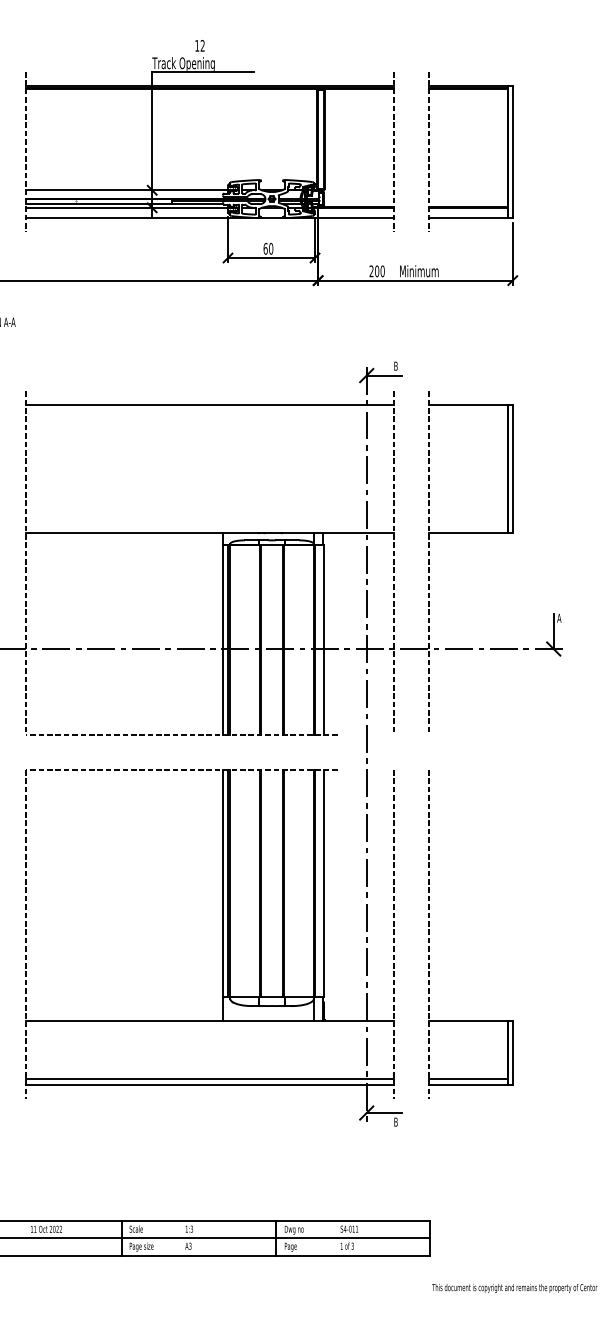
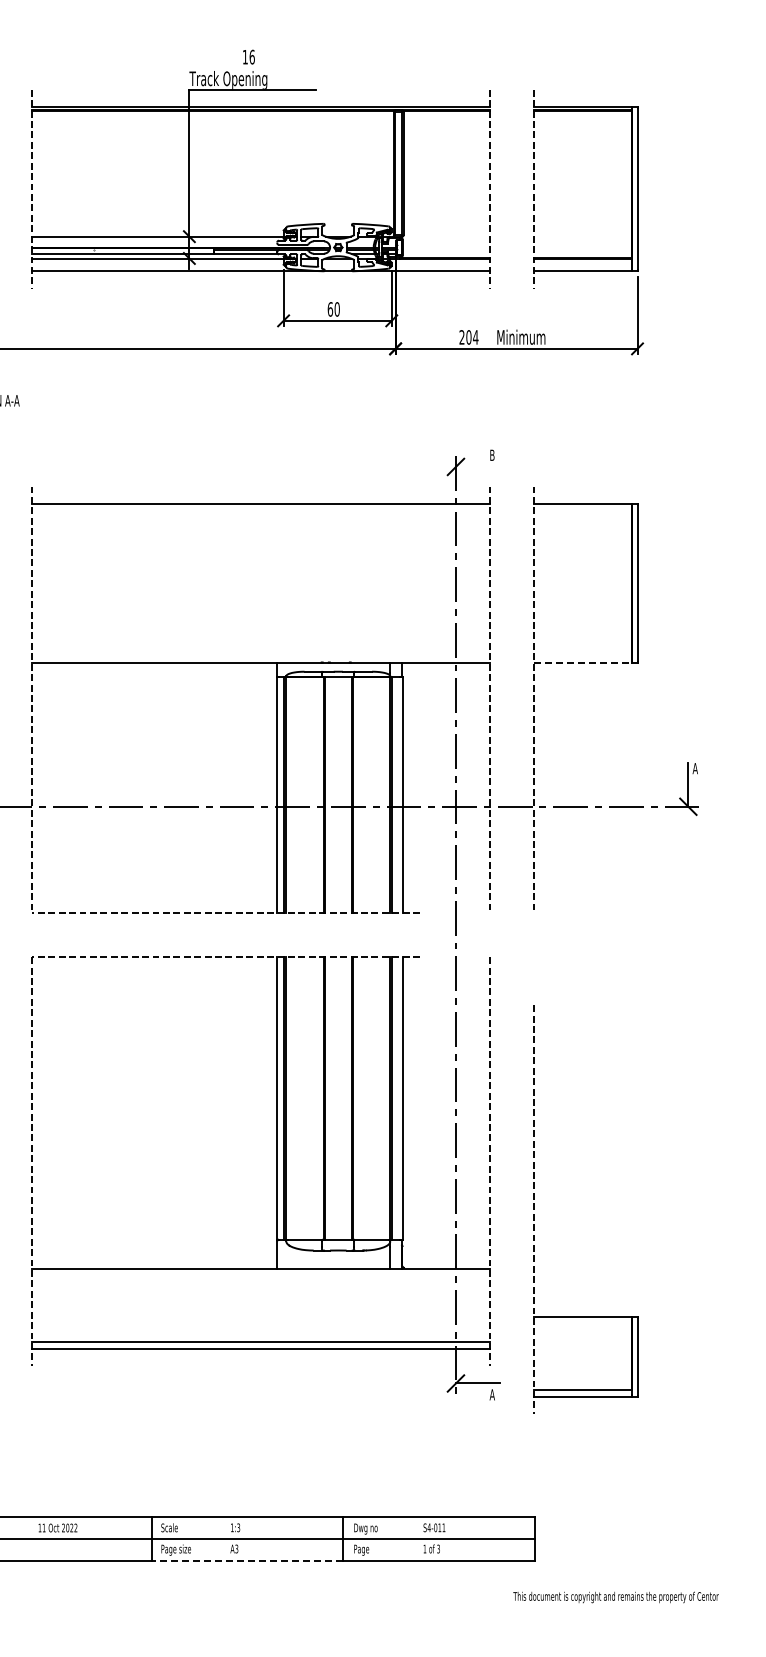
text: (202, 45) -> (251, 56), 12 -> 16
text: (382, 271) -> (475, 337), 200 -> 204
line: (384, 375) -> (477, 466), removed
line: (469, 532) -> (583, 662), solid -> dashed
part: (429, 934) -> (534, 1209), moved
text: (395, 1121) -> (491, 1394), B -> A
line: (198, 1256) -> (247, 1561), solid -> dashed
text: (514, 1288) -> (615, 1597), moved

